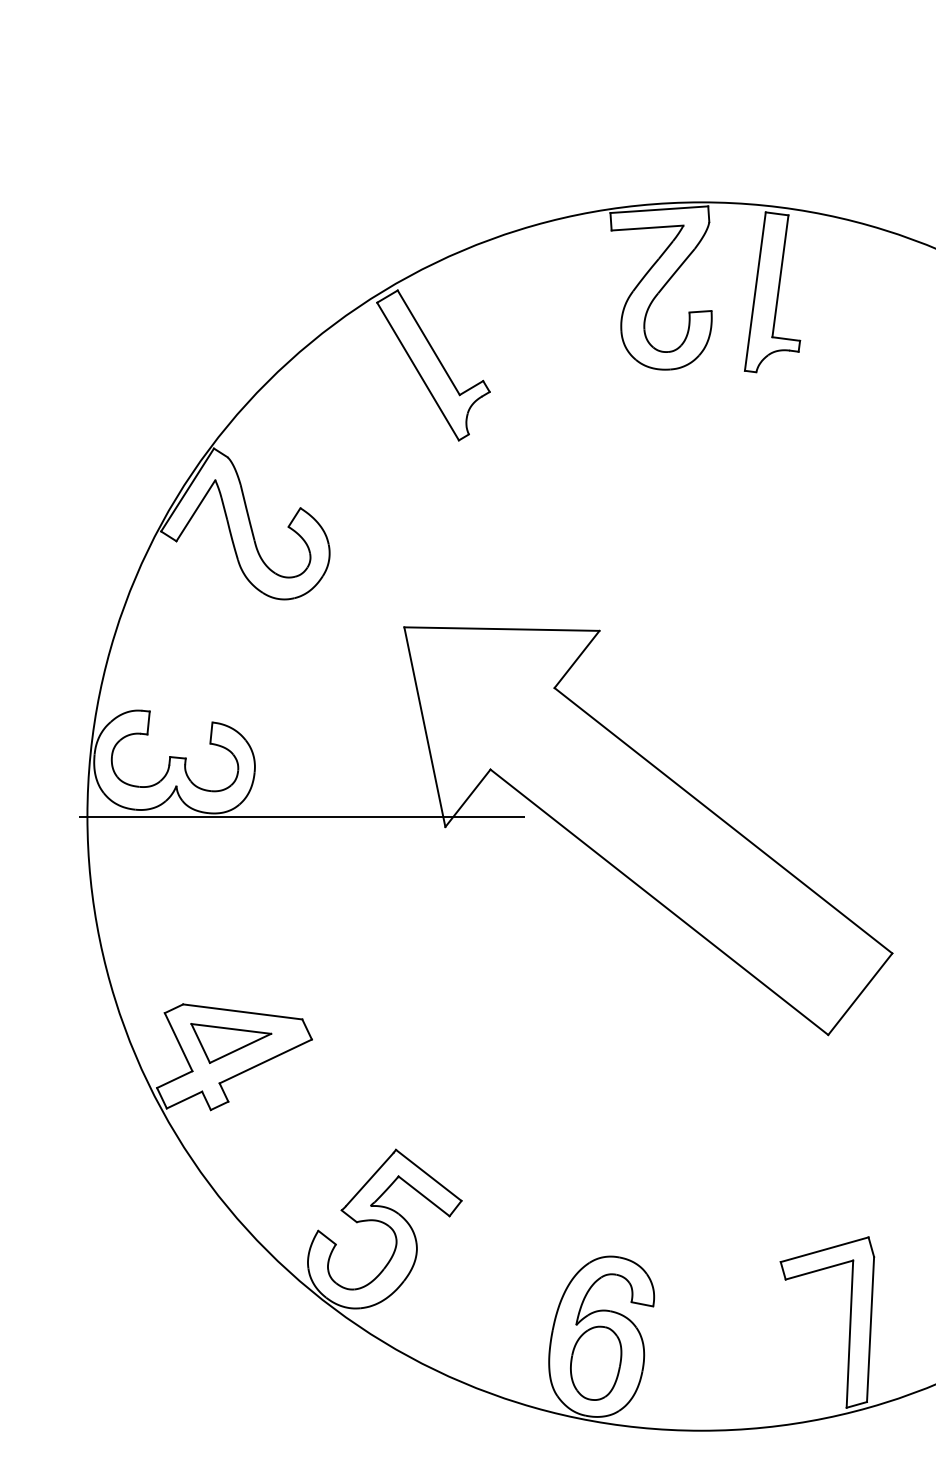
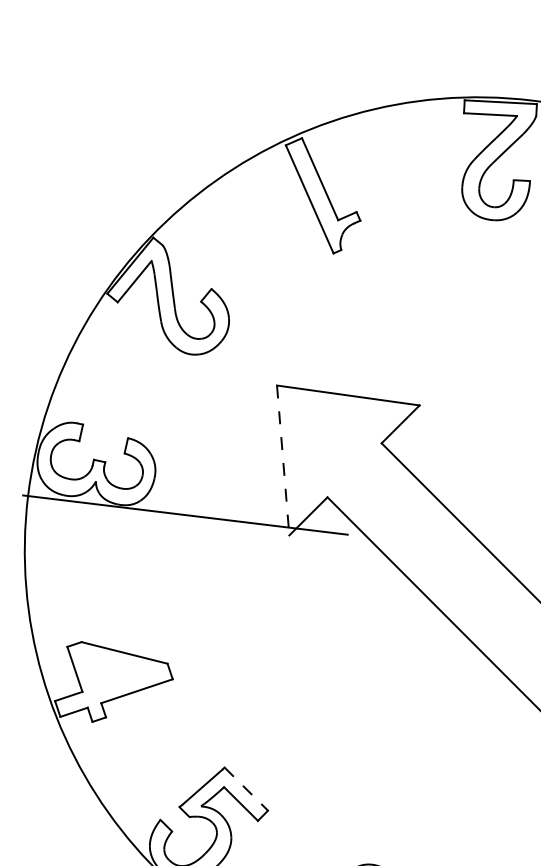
line: (424, 727) -> (282, 460), solid -> dashed
part: (231, 1043) -> (113, 675), removed
line: (428, 1175) -> (246, 789), solid -> dashed

